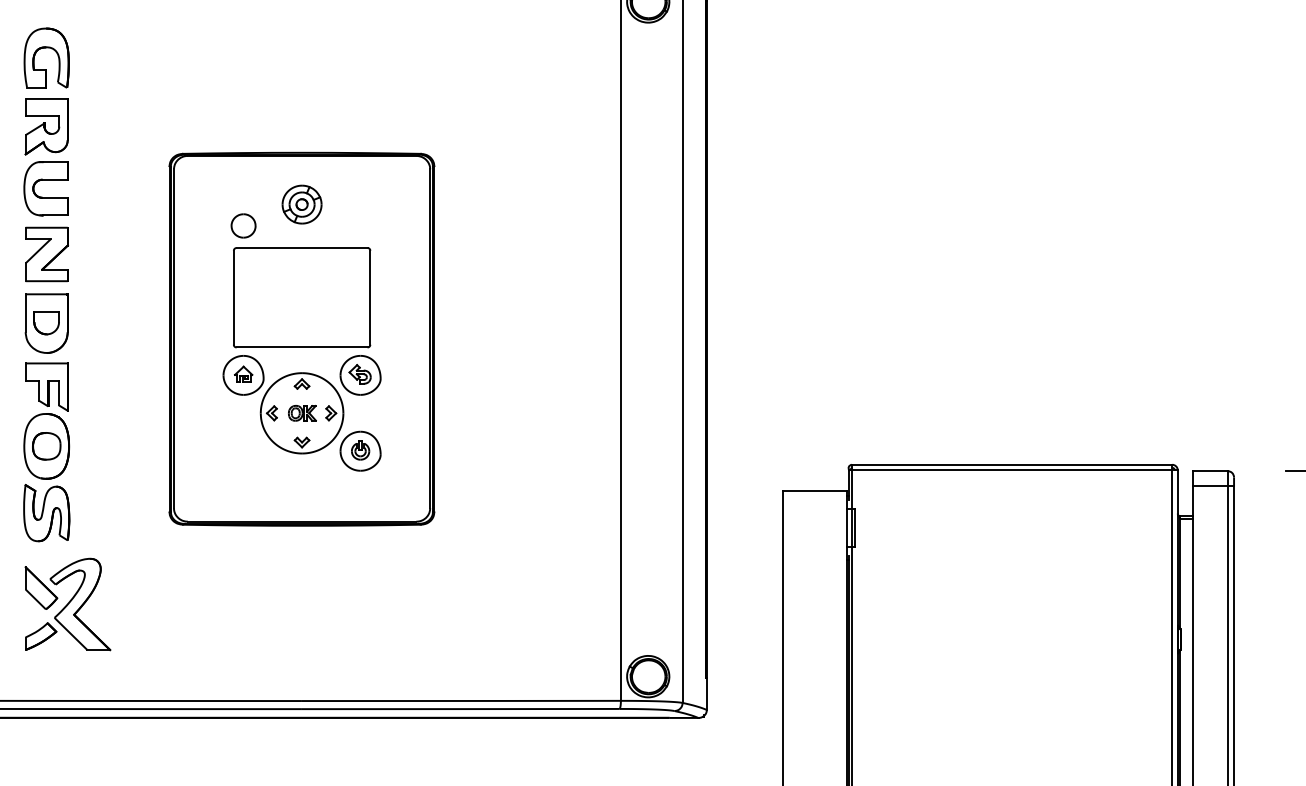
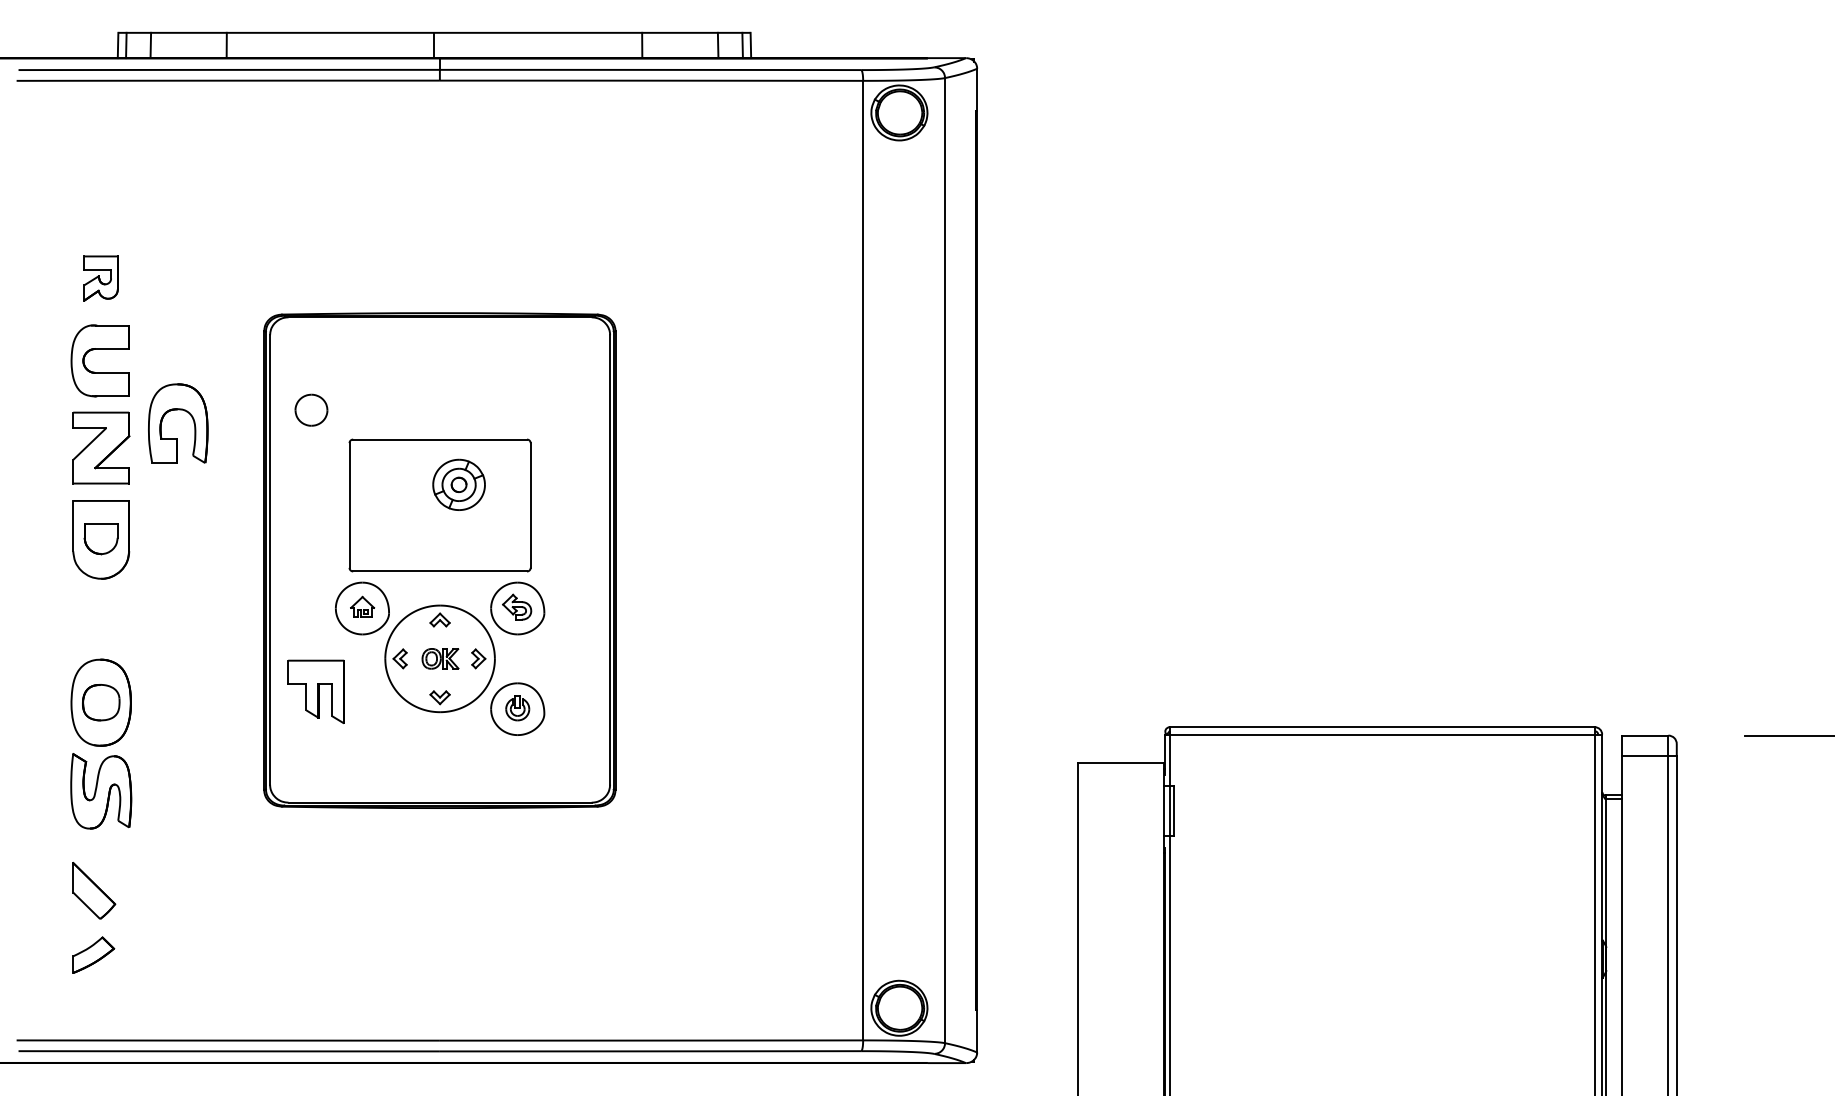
part: (46, 48) -> (178, 410), moved
part: (46, 126) -> (100, 278), size x0.6
part: (301, 204) -> (458, 484), moved
part: (243, 225) -> (311, 409), moved
part: (46, 386) -> (315, 691), moved
part: (80, 604) -> (145, 912), removed

